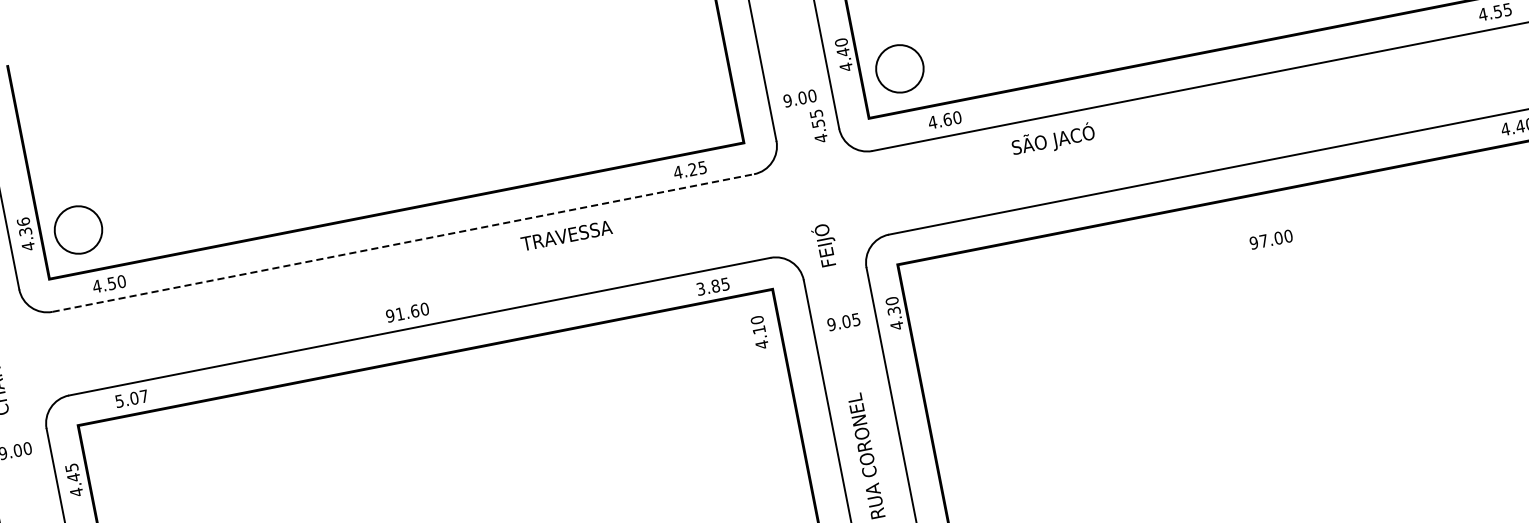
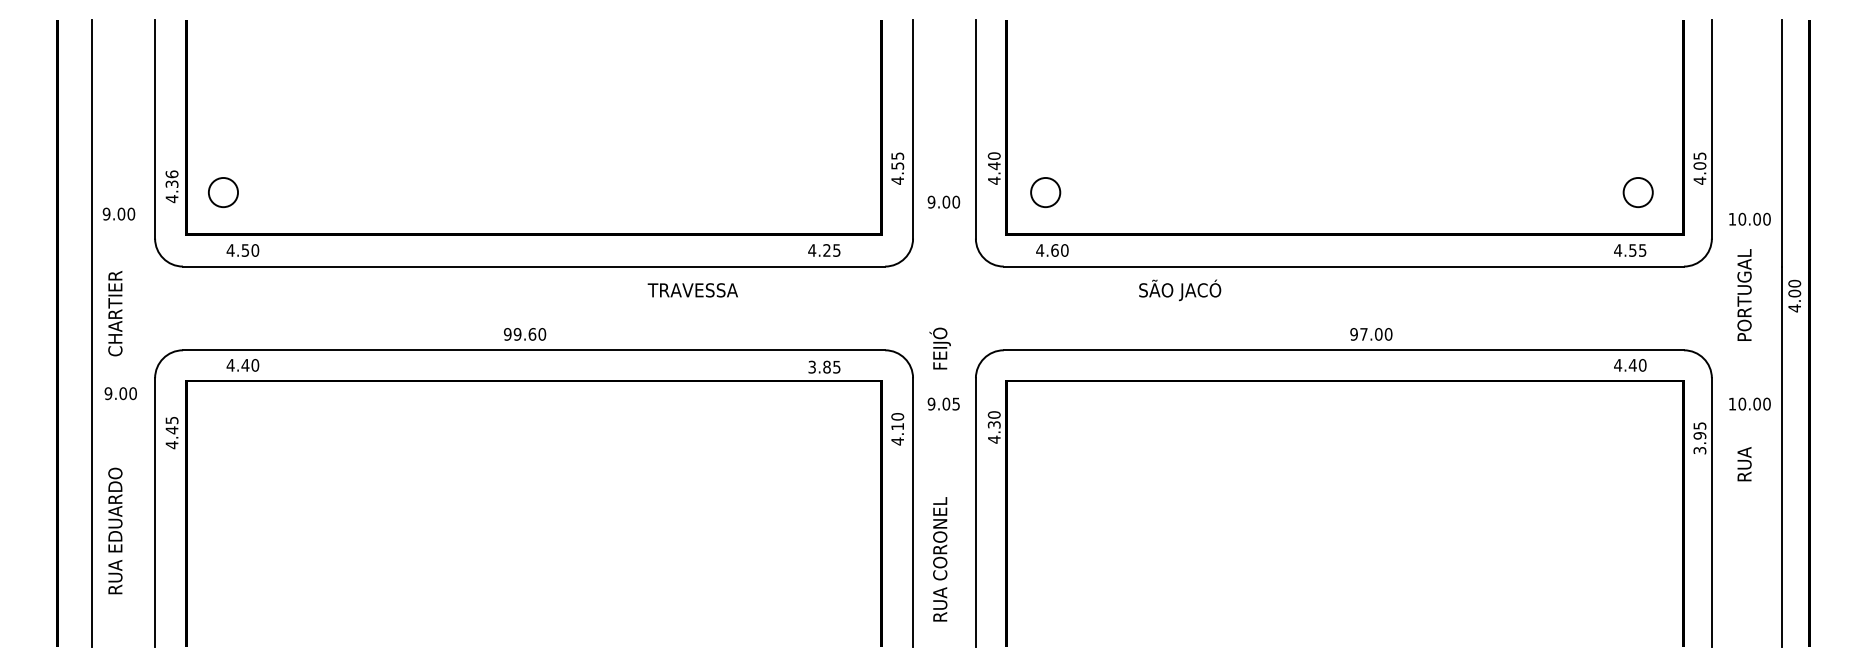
circle: (899, 68) -> (1045, 192), size x0.62
text: (945, 120) -> (1052, 250), moved
text: (818, 126) -> (897, 168), moved
circle: (78, 229) -> (223, 192), size x0.62
text: (1271, 239) -> (1371, 334), moved
line: (403, 242) -> (534, 266), dashed -> solid
text: (400, 314) -> (517, 334), 91.60 -> 99.60
text: (843, 321) -> (943, 403), moved
text: (759, 332) -> (897, 429), moved
text: (131, 399) -> (242, 365), 5.07 -> 4.40

